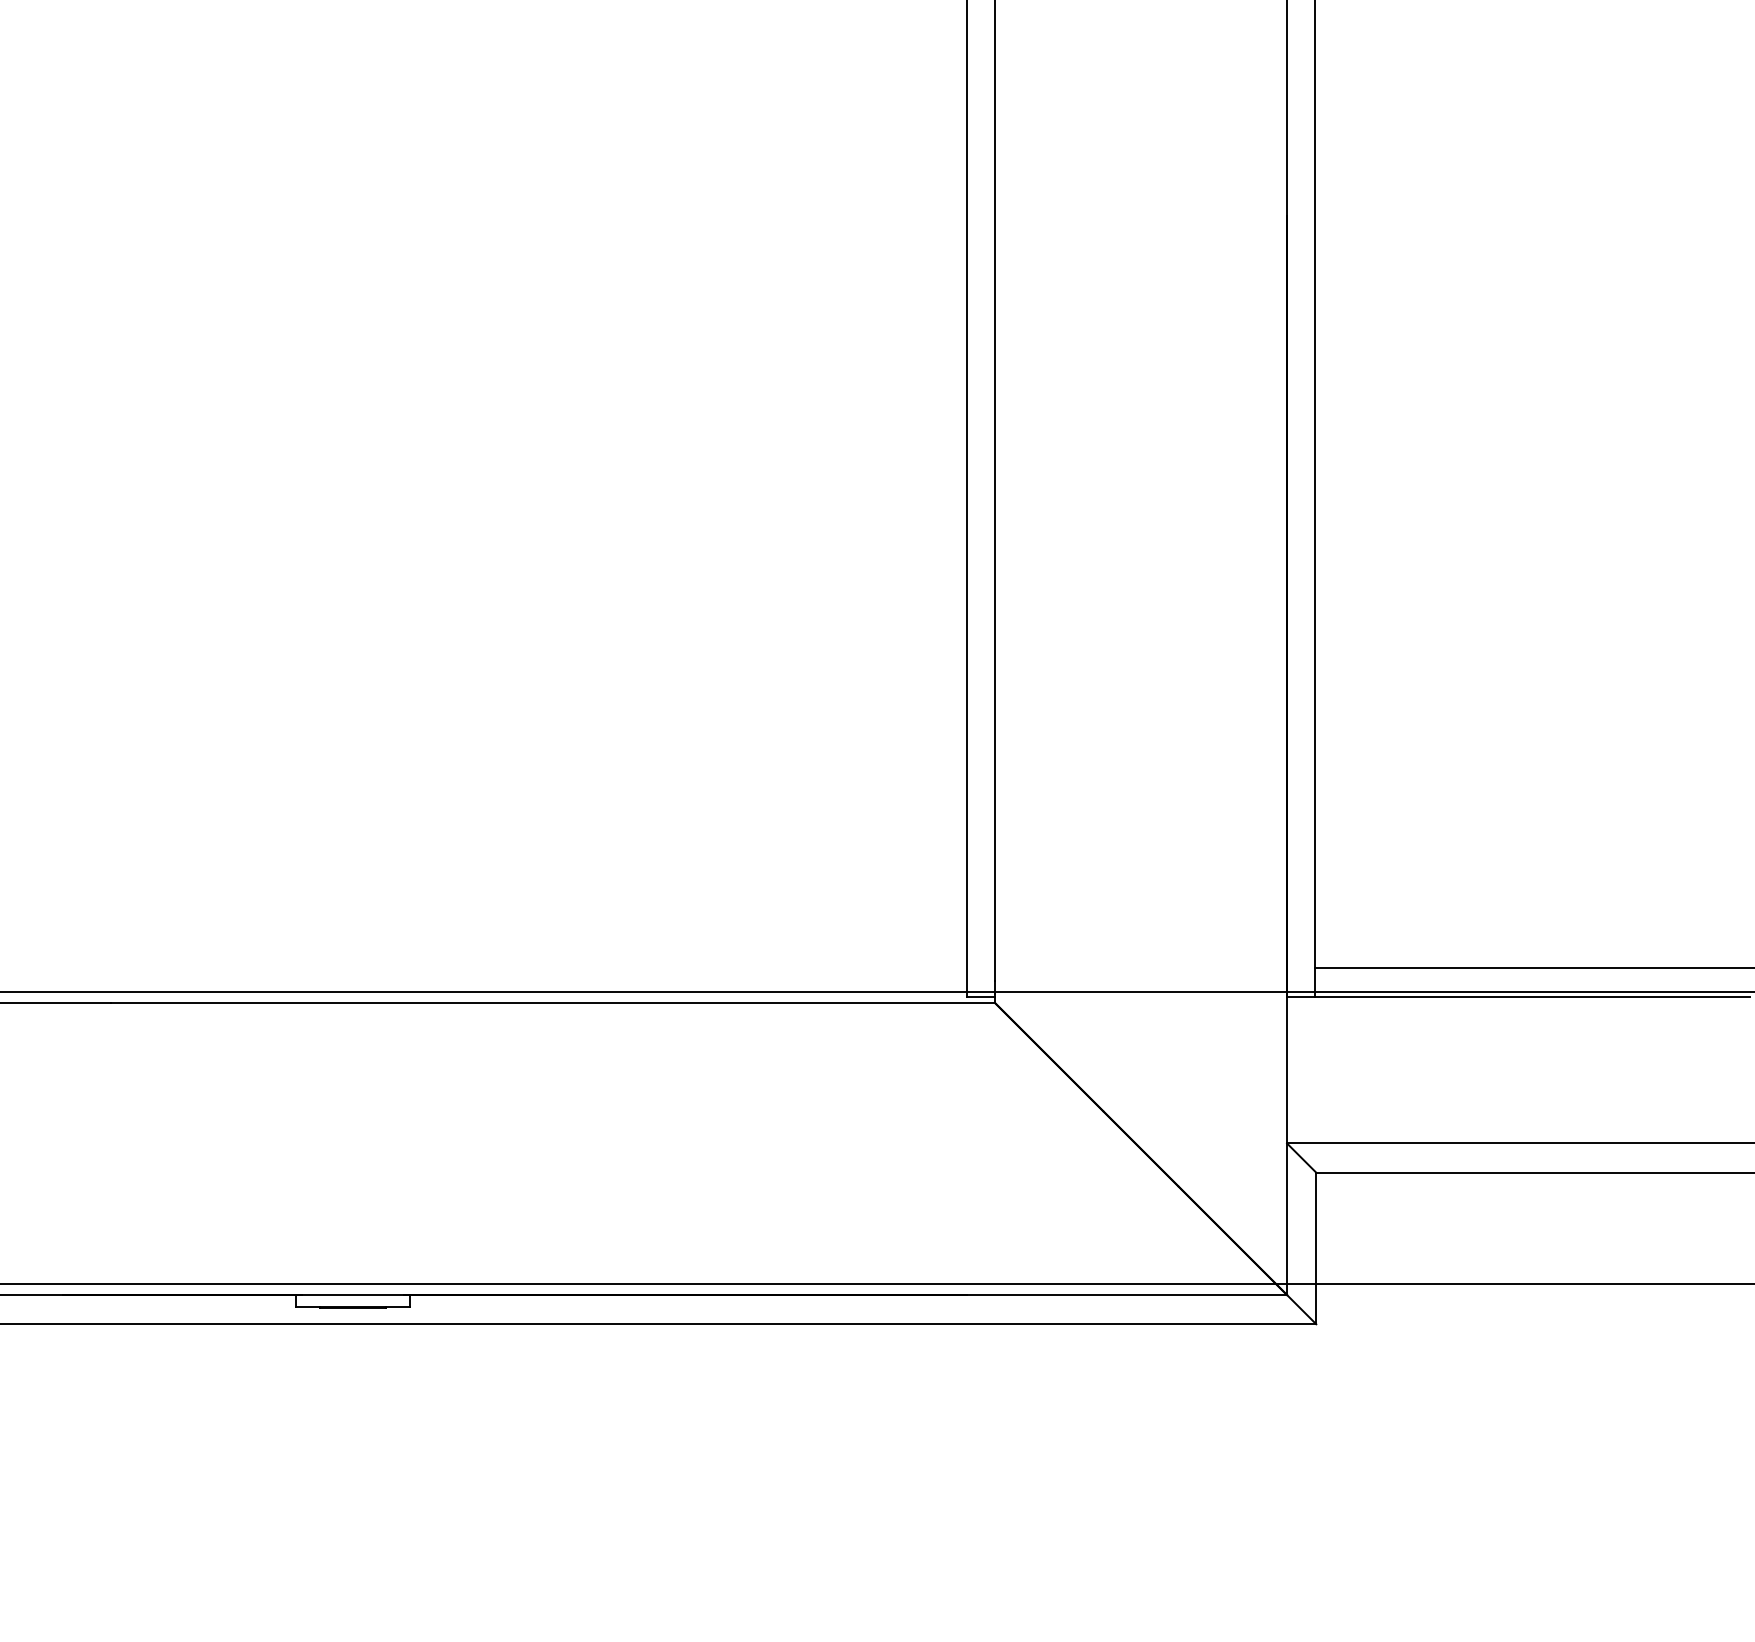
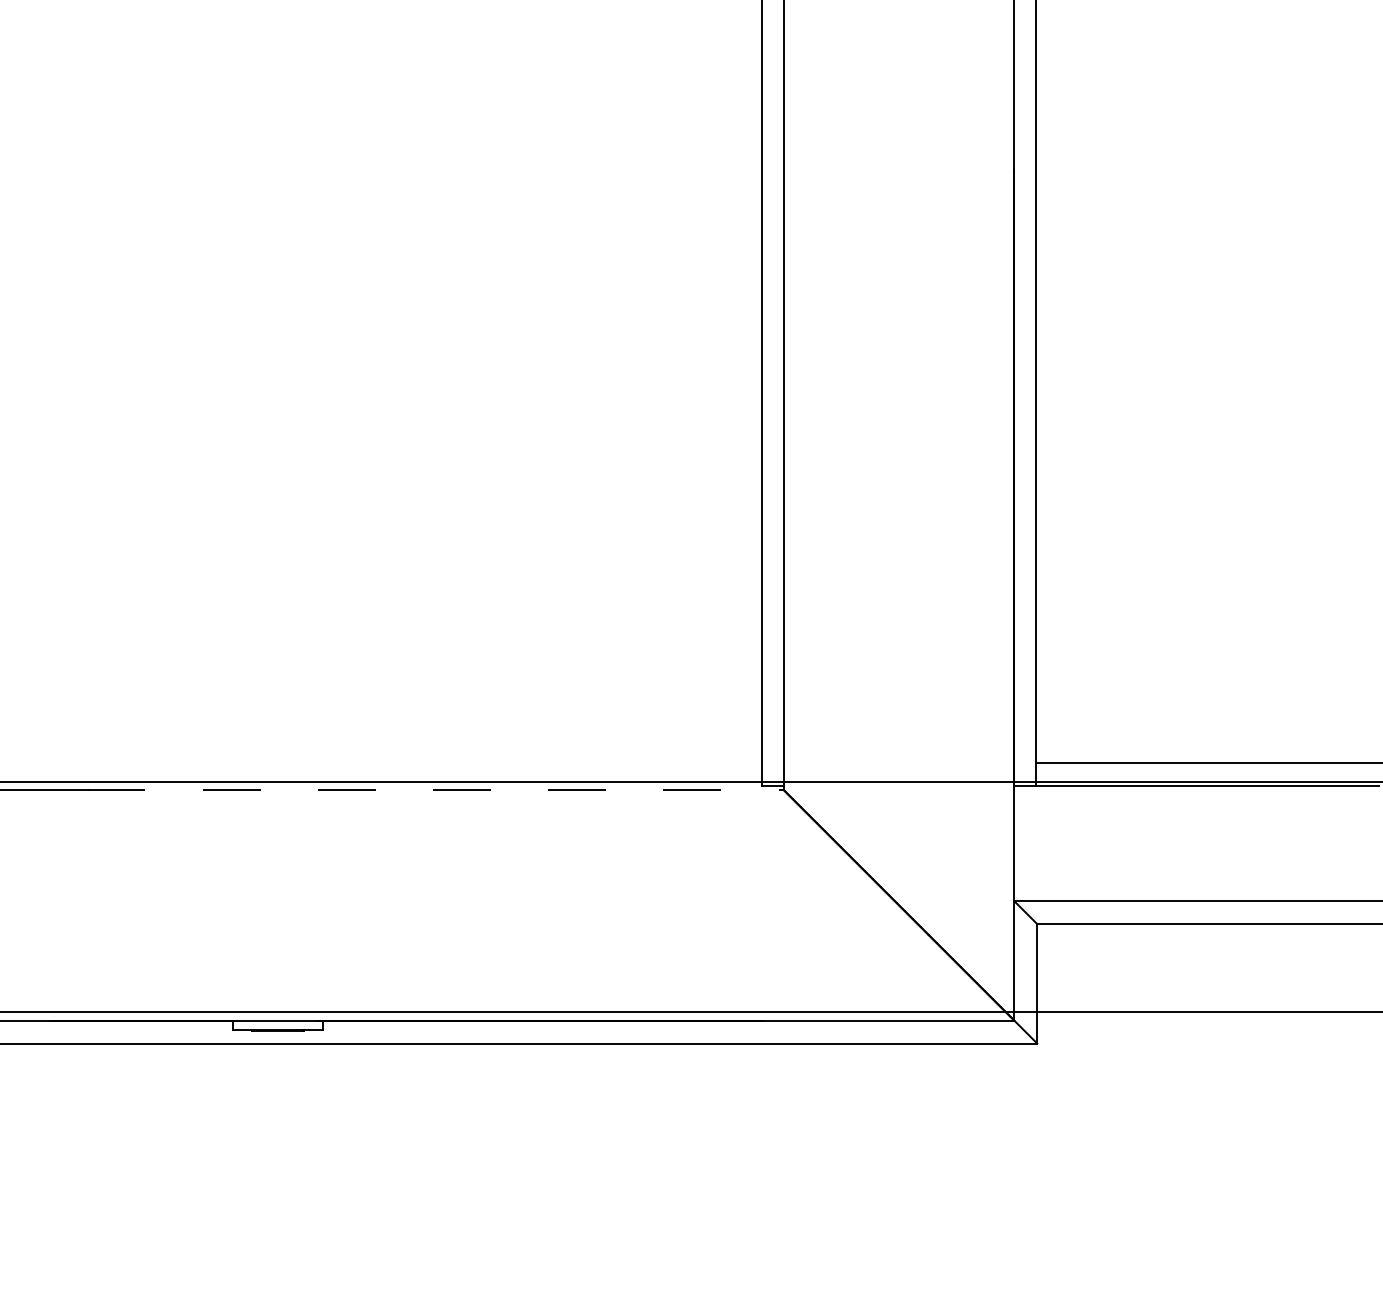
line: (553, 1002) -> (436, 790), solid -> dashed

